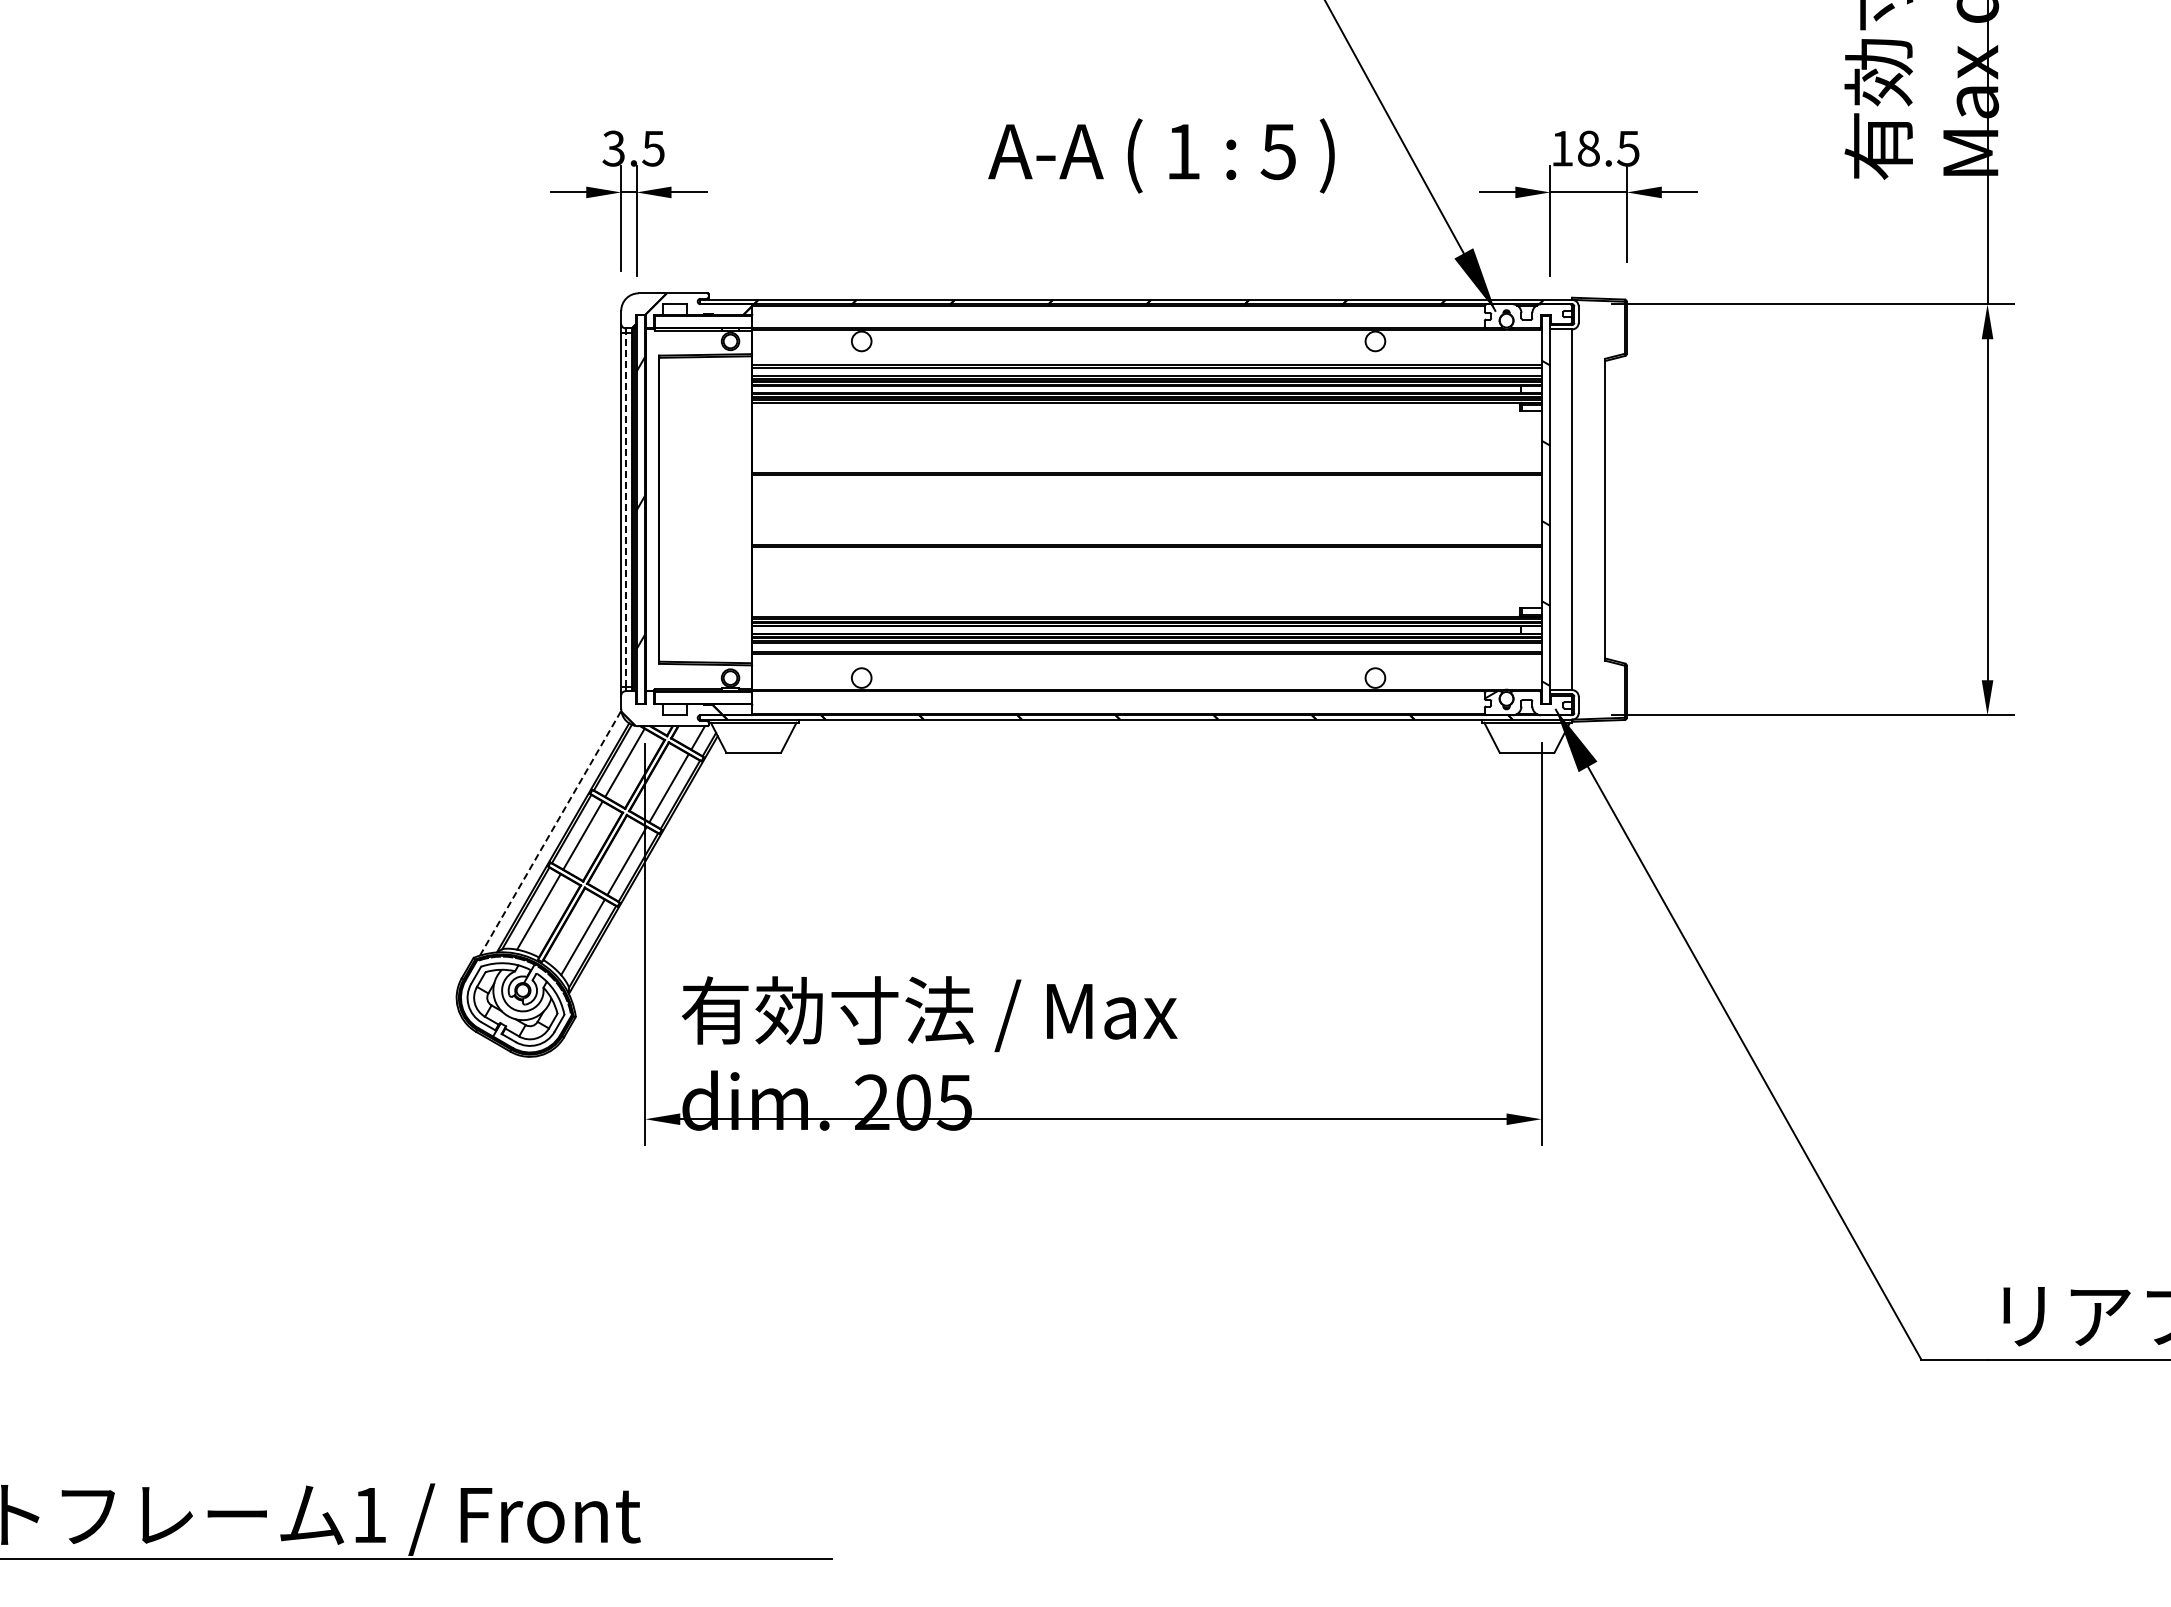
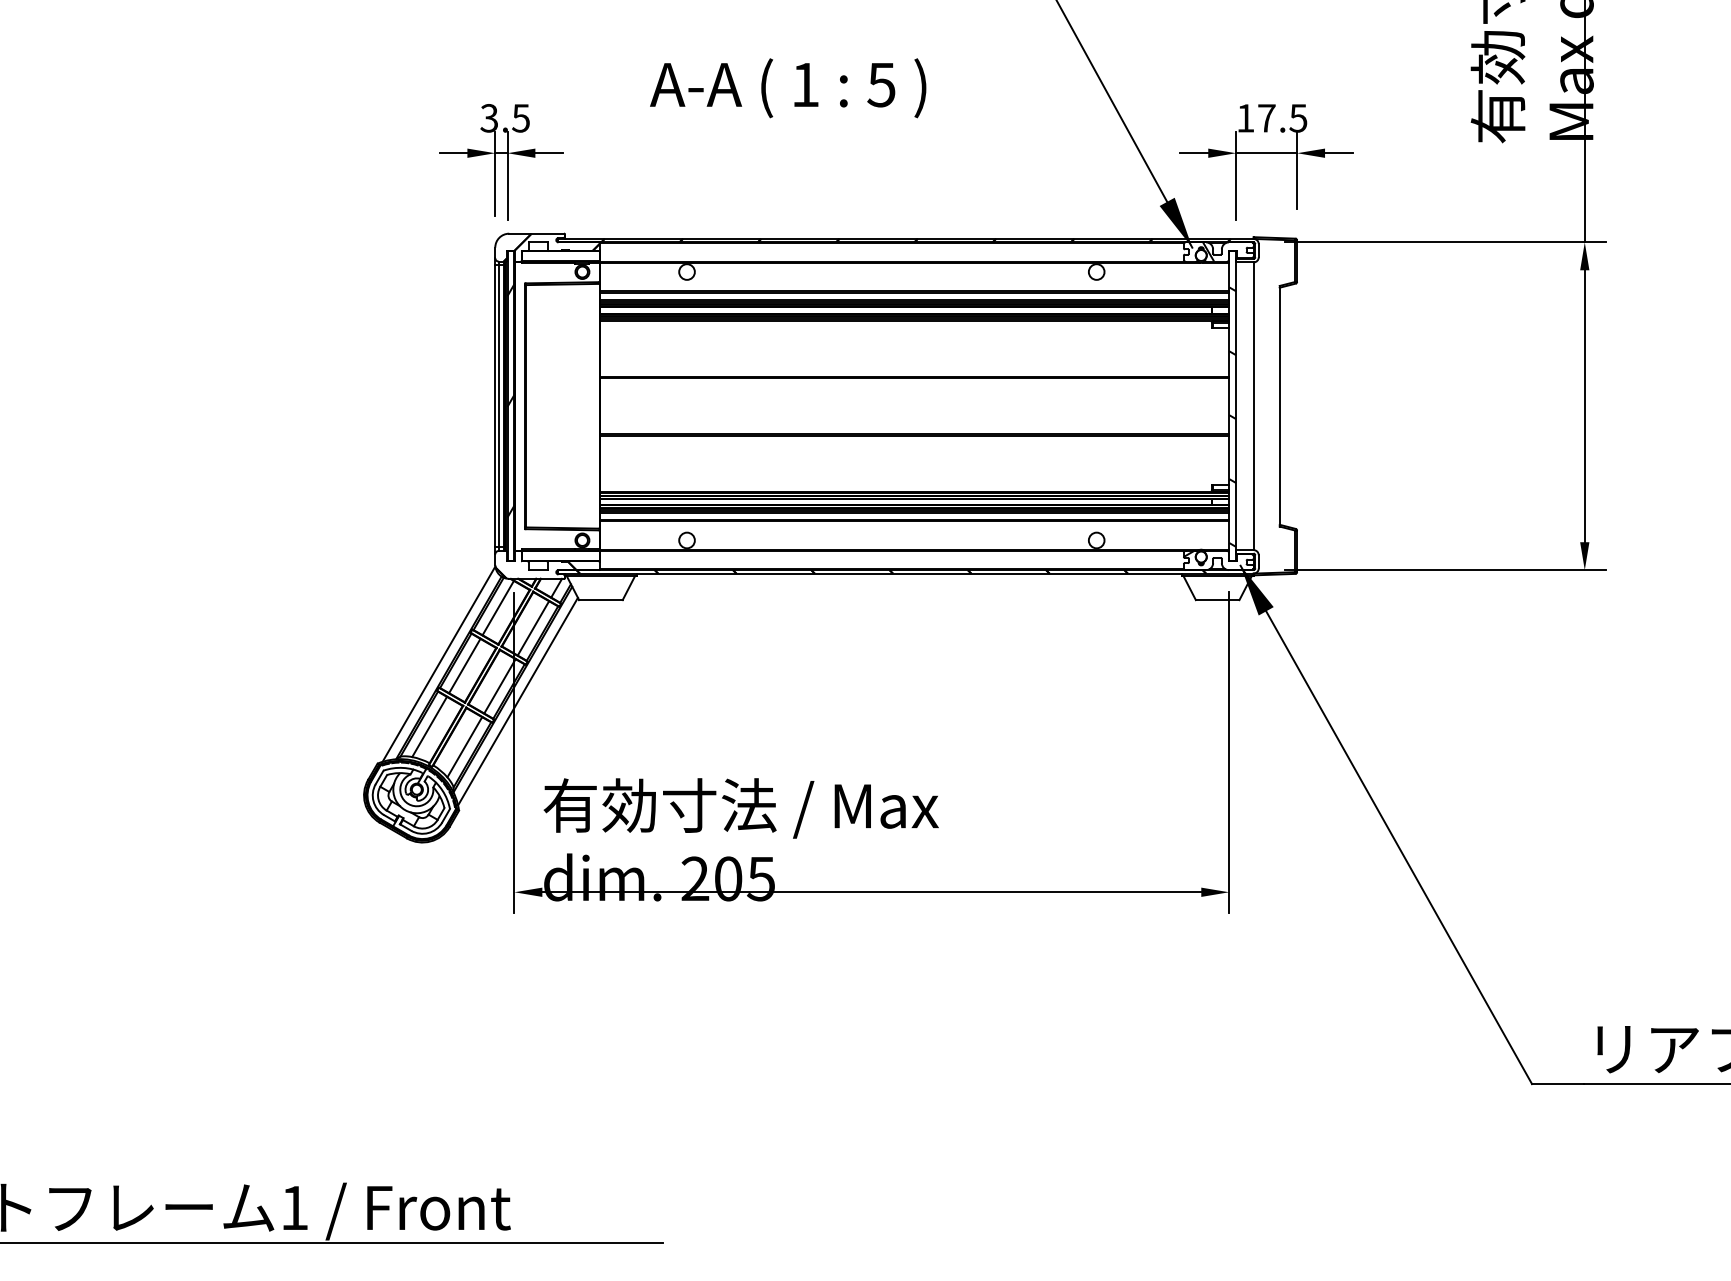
text: (1588, 148) -> (1266, 118), 18.5 -> 17.5
text: (1161, 155) -> (788, 87), moved
hatch: (1515, 316) -> (1208, 252), added
line: (625, 509) -> (498, 406), dashed -> solid
line: (550, 832) -> (438, 663), dashed -> solid
line: (649, 879) -> (517, 701), added

